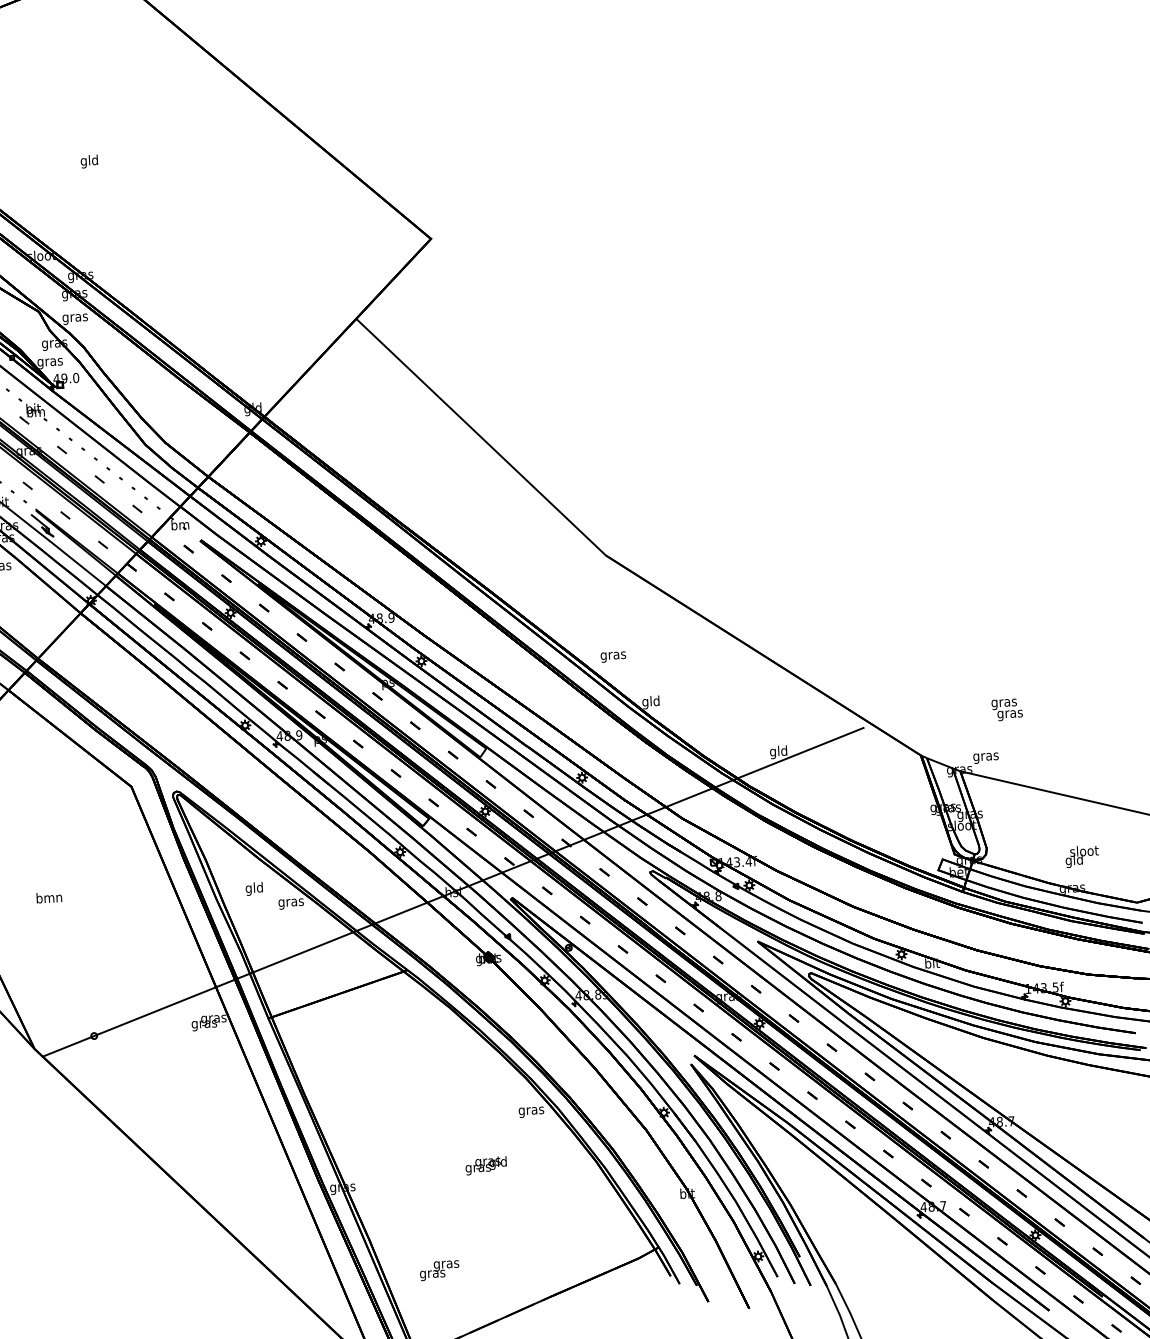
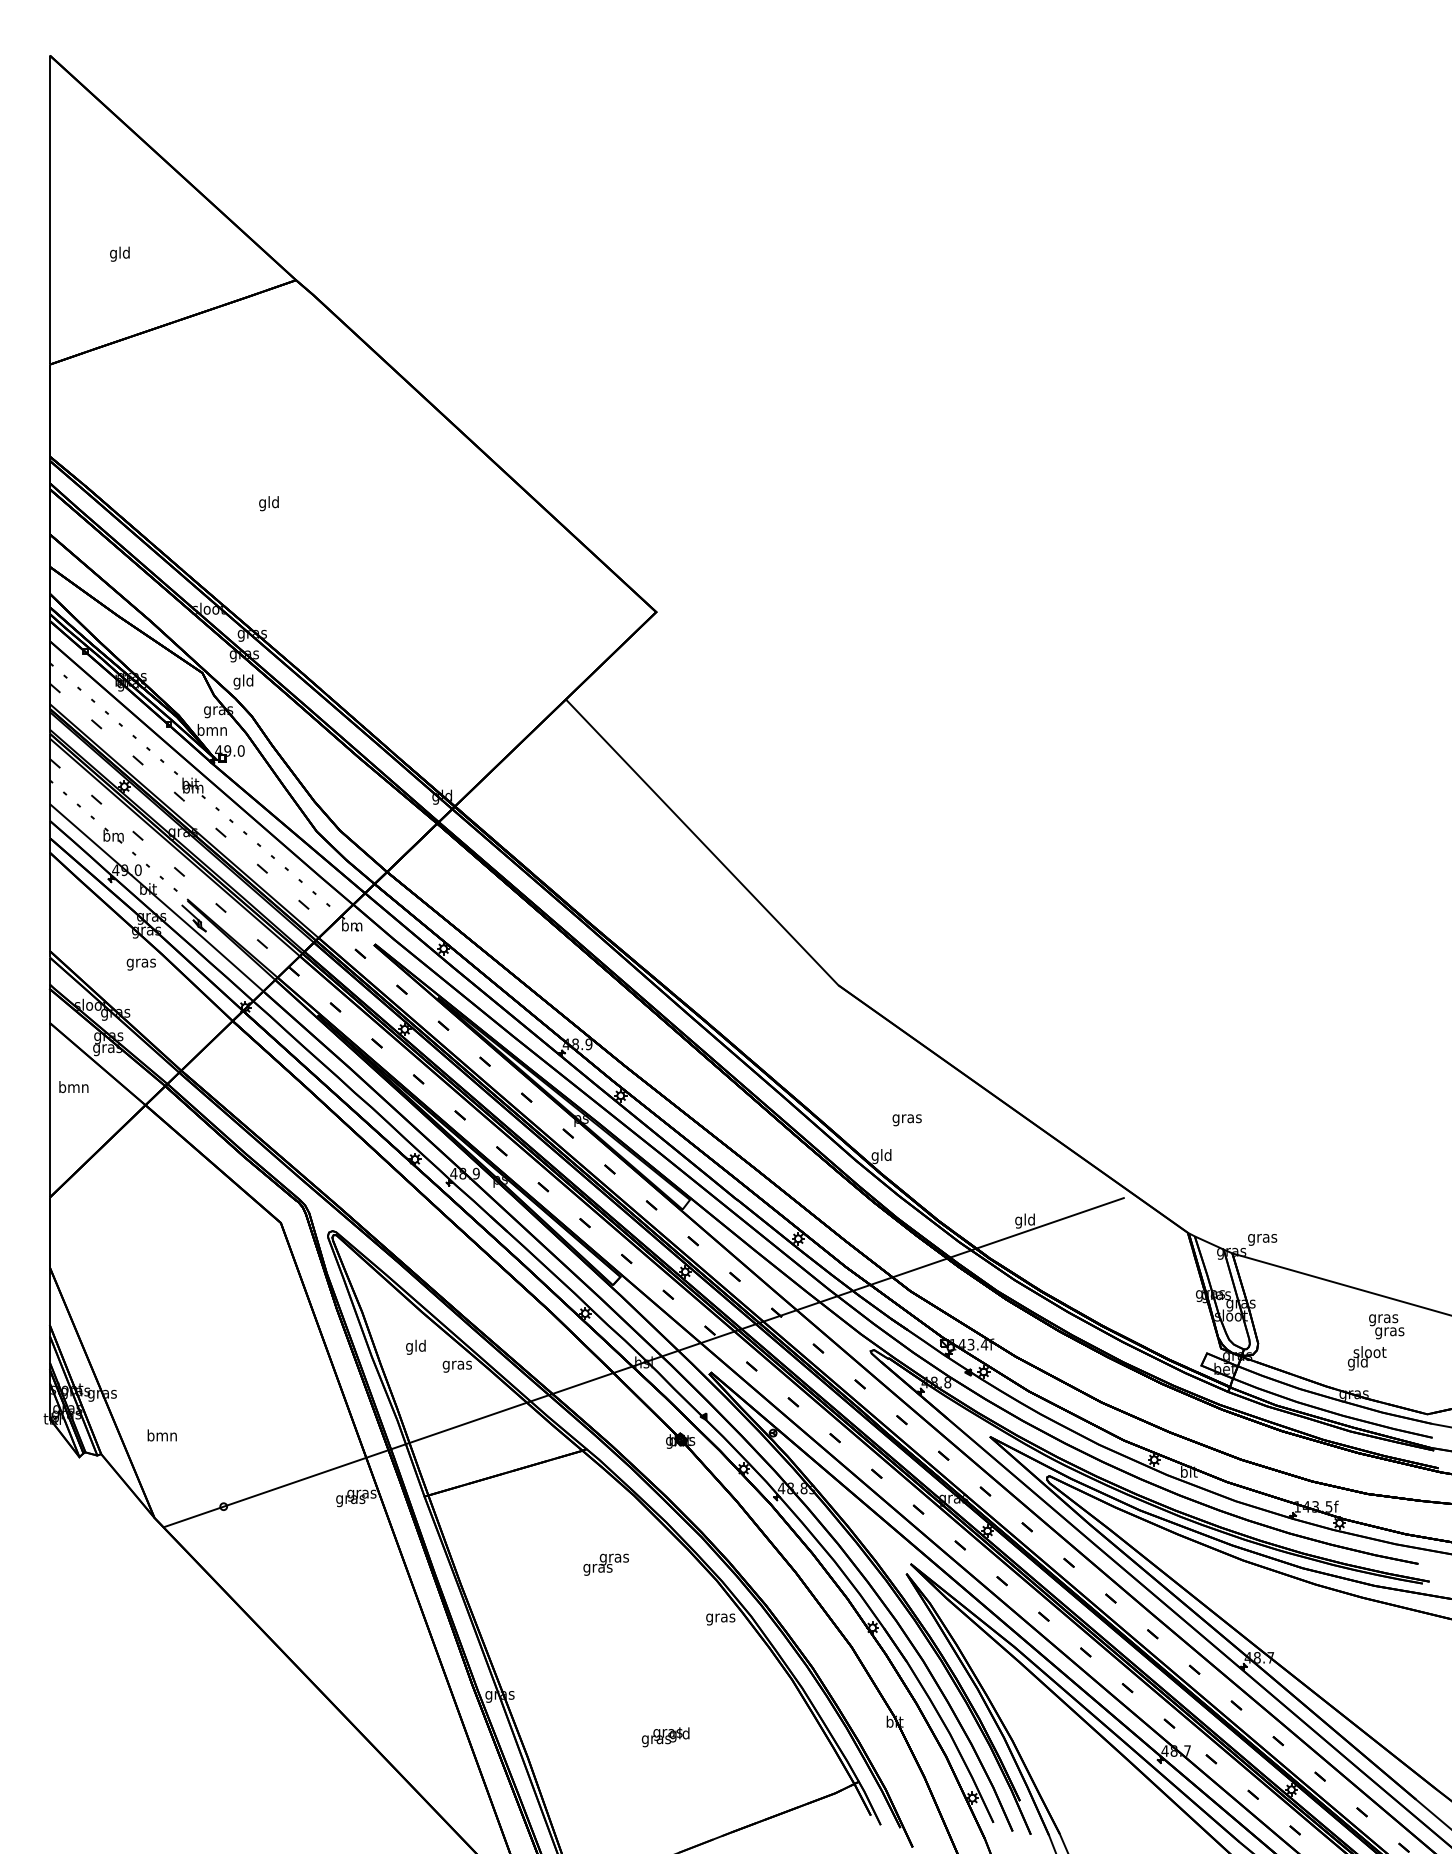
text: (75, 317) -> (243, 681), gras -> gld
text: (49, 362) -> (211, 731), gras -> bmn
text: (612, 657) -> (906, 1120), moved
text: (1007, 709) -> (1386, 1326), moved
text: (48, 897) -> (161, 1435), moved
text: (486, 1166) -> (665, 1737), moved
text: (439, 1270) -> (605, 1564), moved

